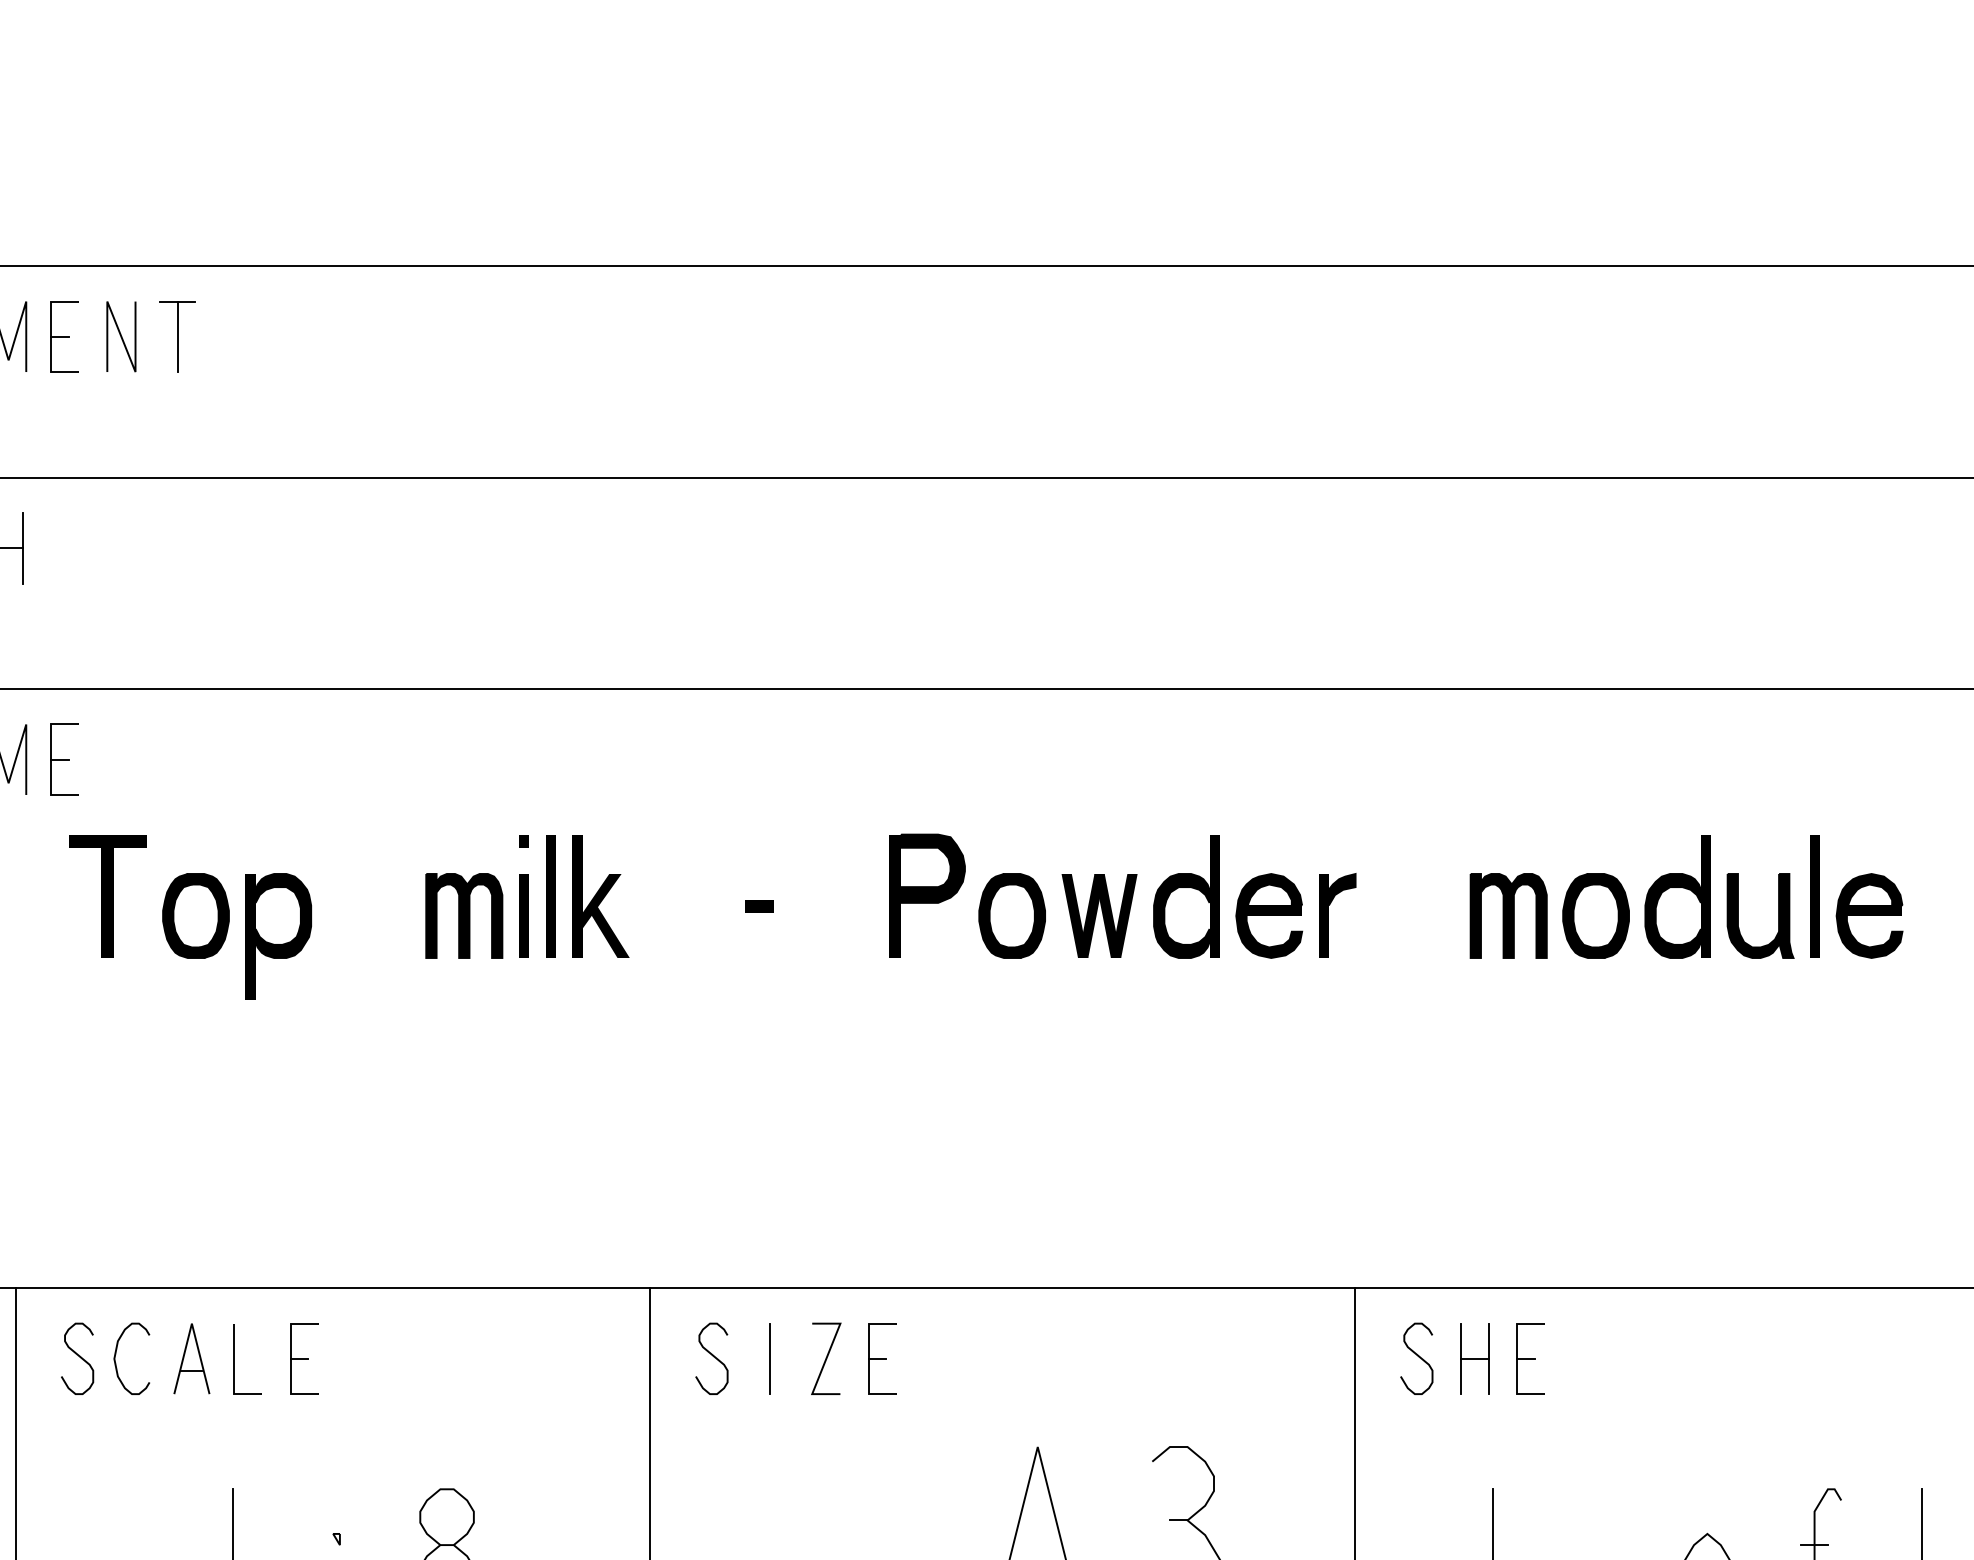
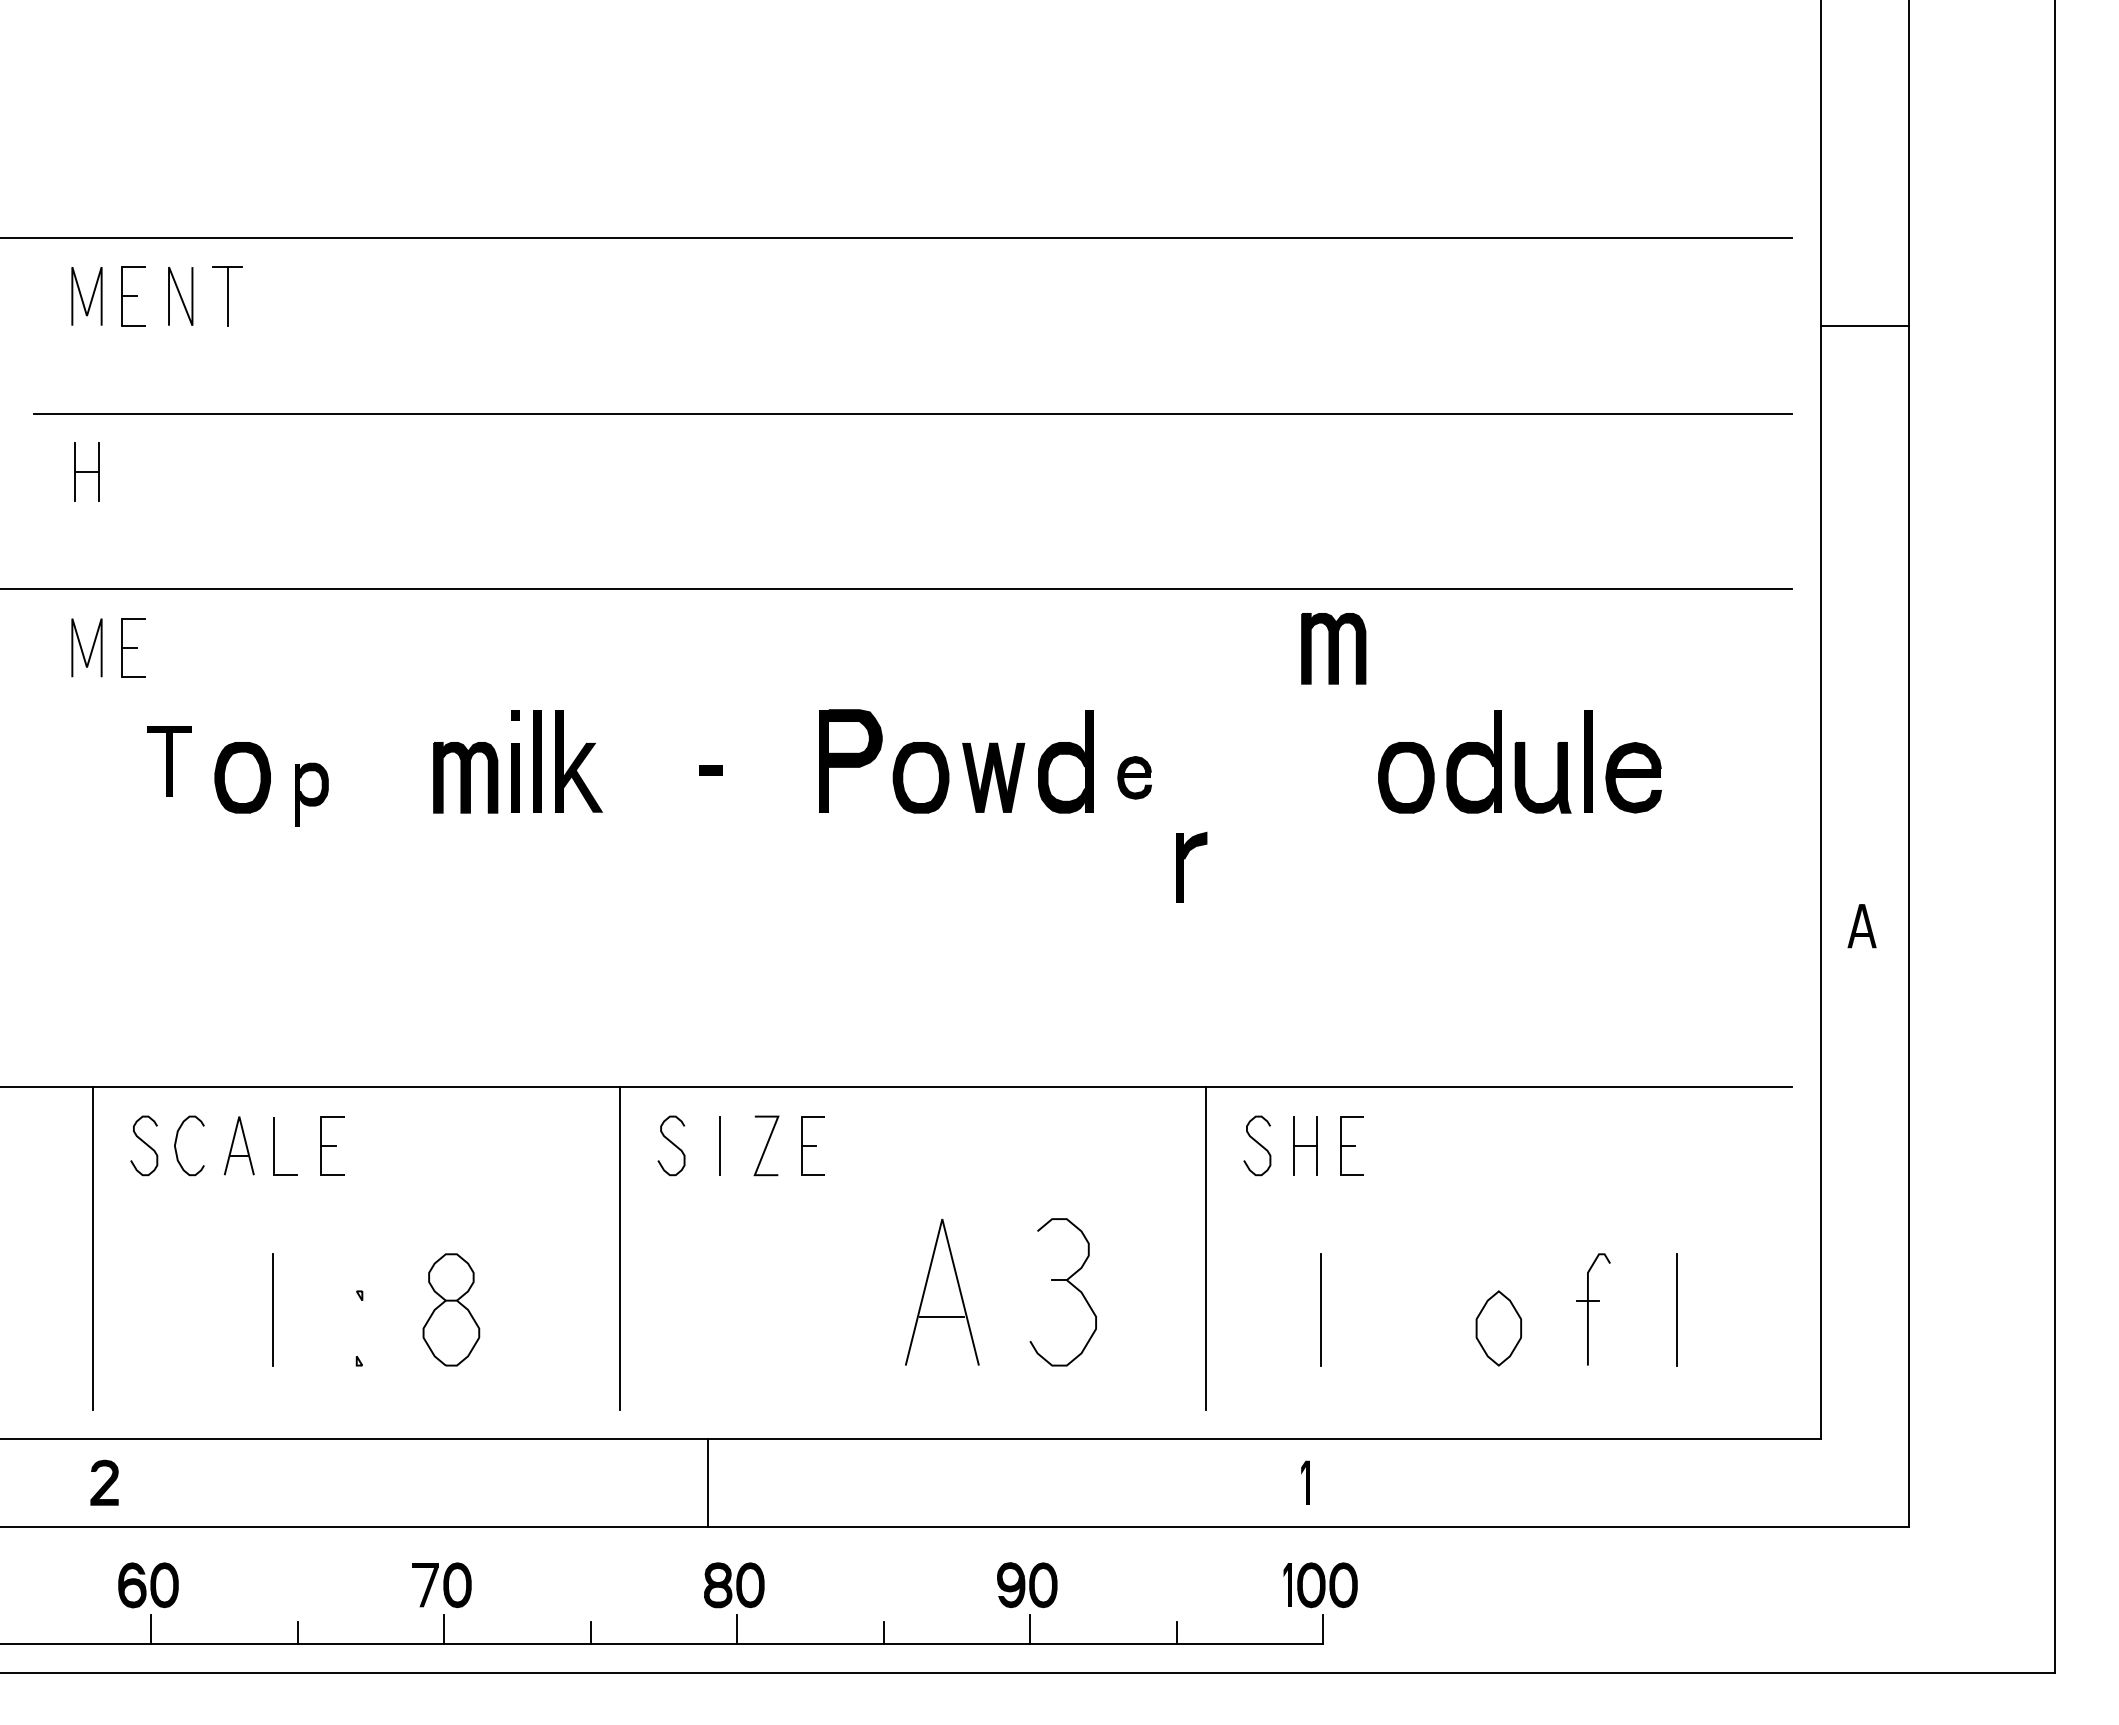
part: (107, 896) -> (169, 761), size x0.7
part: (1327, 914) -> (1183, 866), moved
part: (1268, 915) -> (1134, 777), size x0.6
part: (1508, 915) -> (1333, 648), moved
part: (278, 936) -> (311, 794), size x0.6

